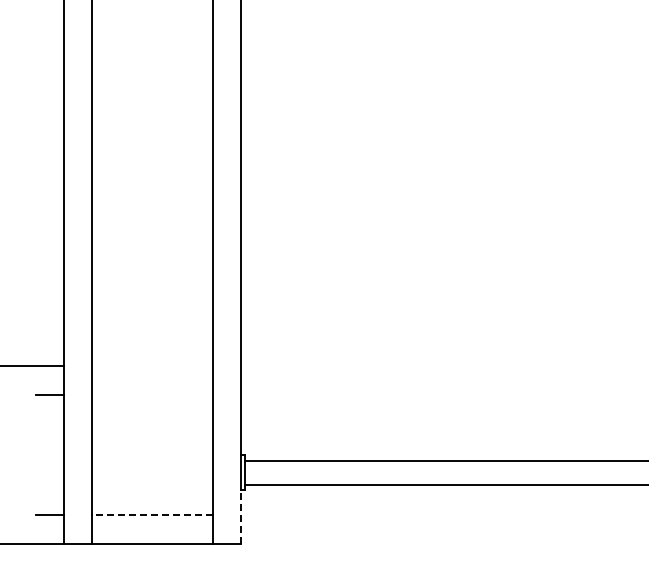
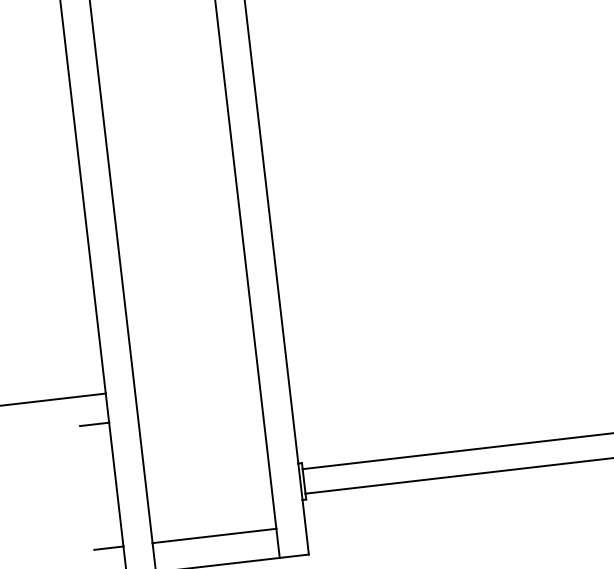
line: (152, 515) -> (214, 536), dashed -> solid
line: (241, 516) -> (305, 526), dashed -> solid

